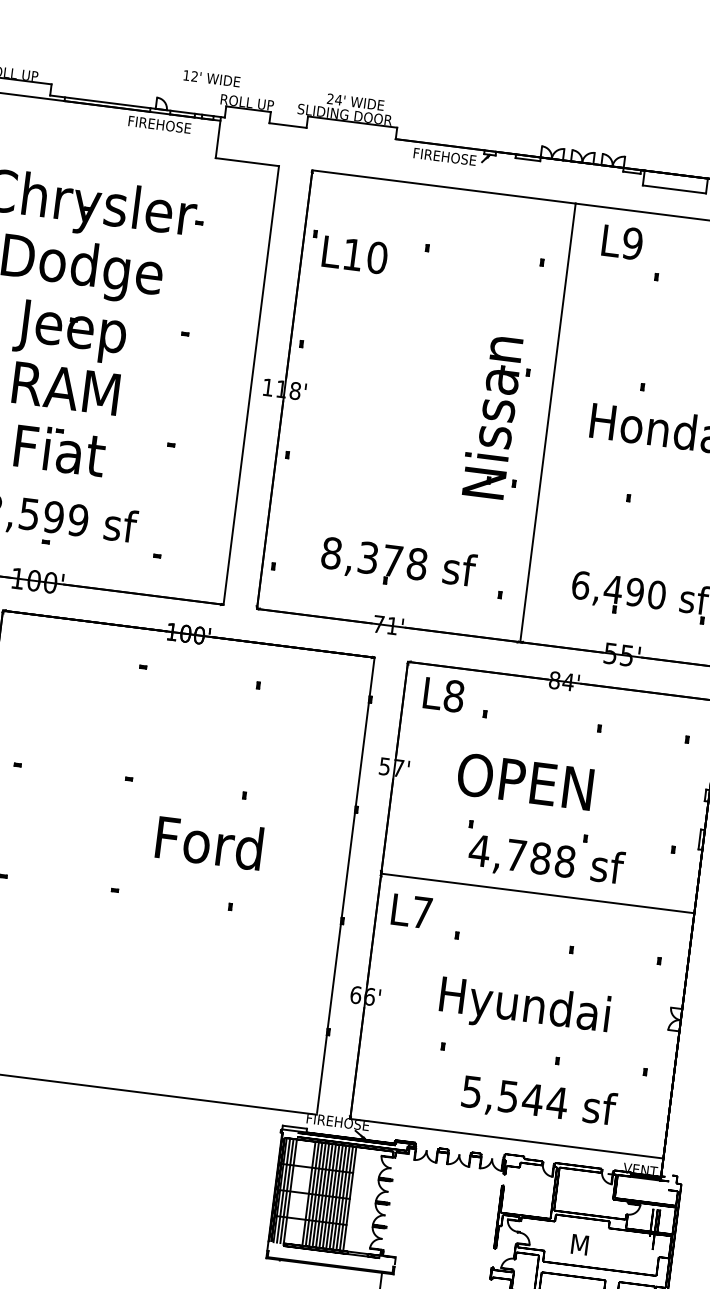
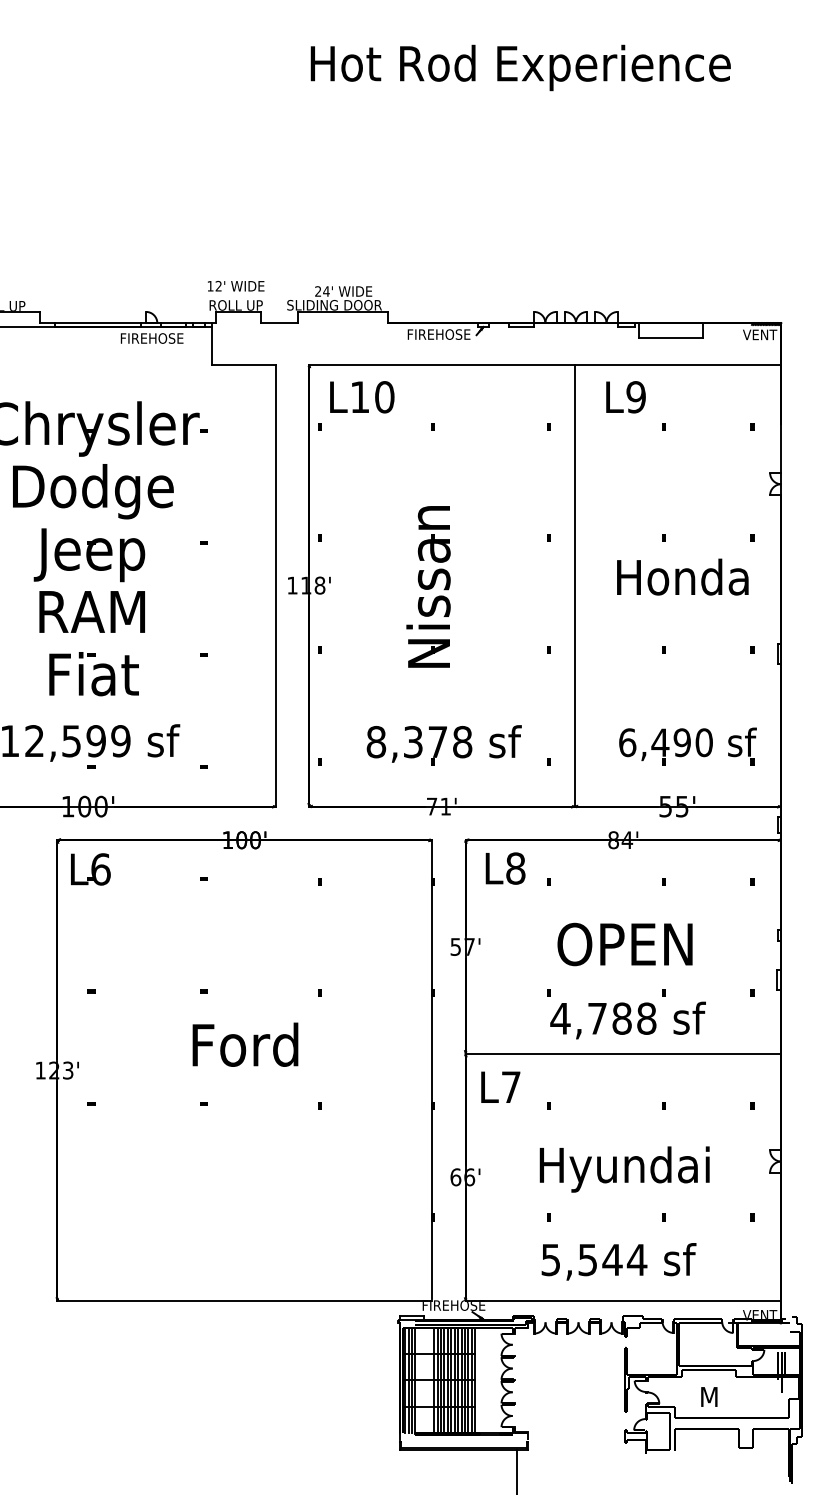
text: (212, 79) -> (236, 286), moved
text: (355, 255) -> (362, 397), moved
part: (492, 416) -> (428, 586), moved
part: (32, 643) -> (90, 869), added
text: (524, 781) -> (624, 944), moved
text: (209, 842) -> (245, 1044), moved
text: (538, 1101) -> (618, 1261), moved

